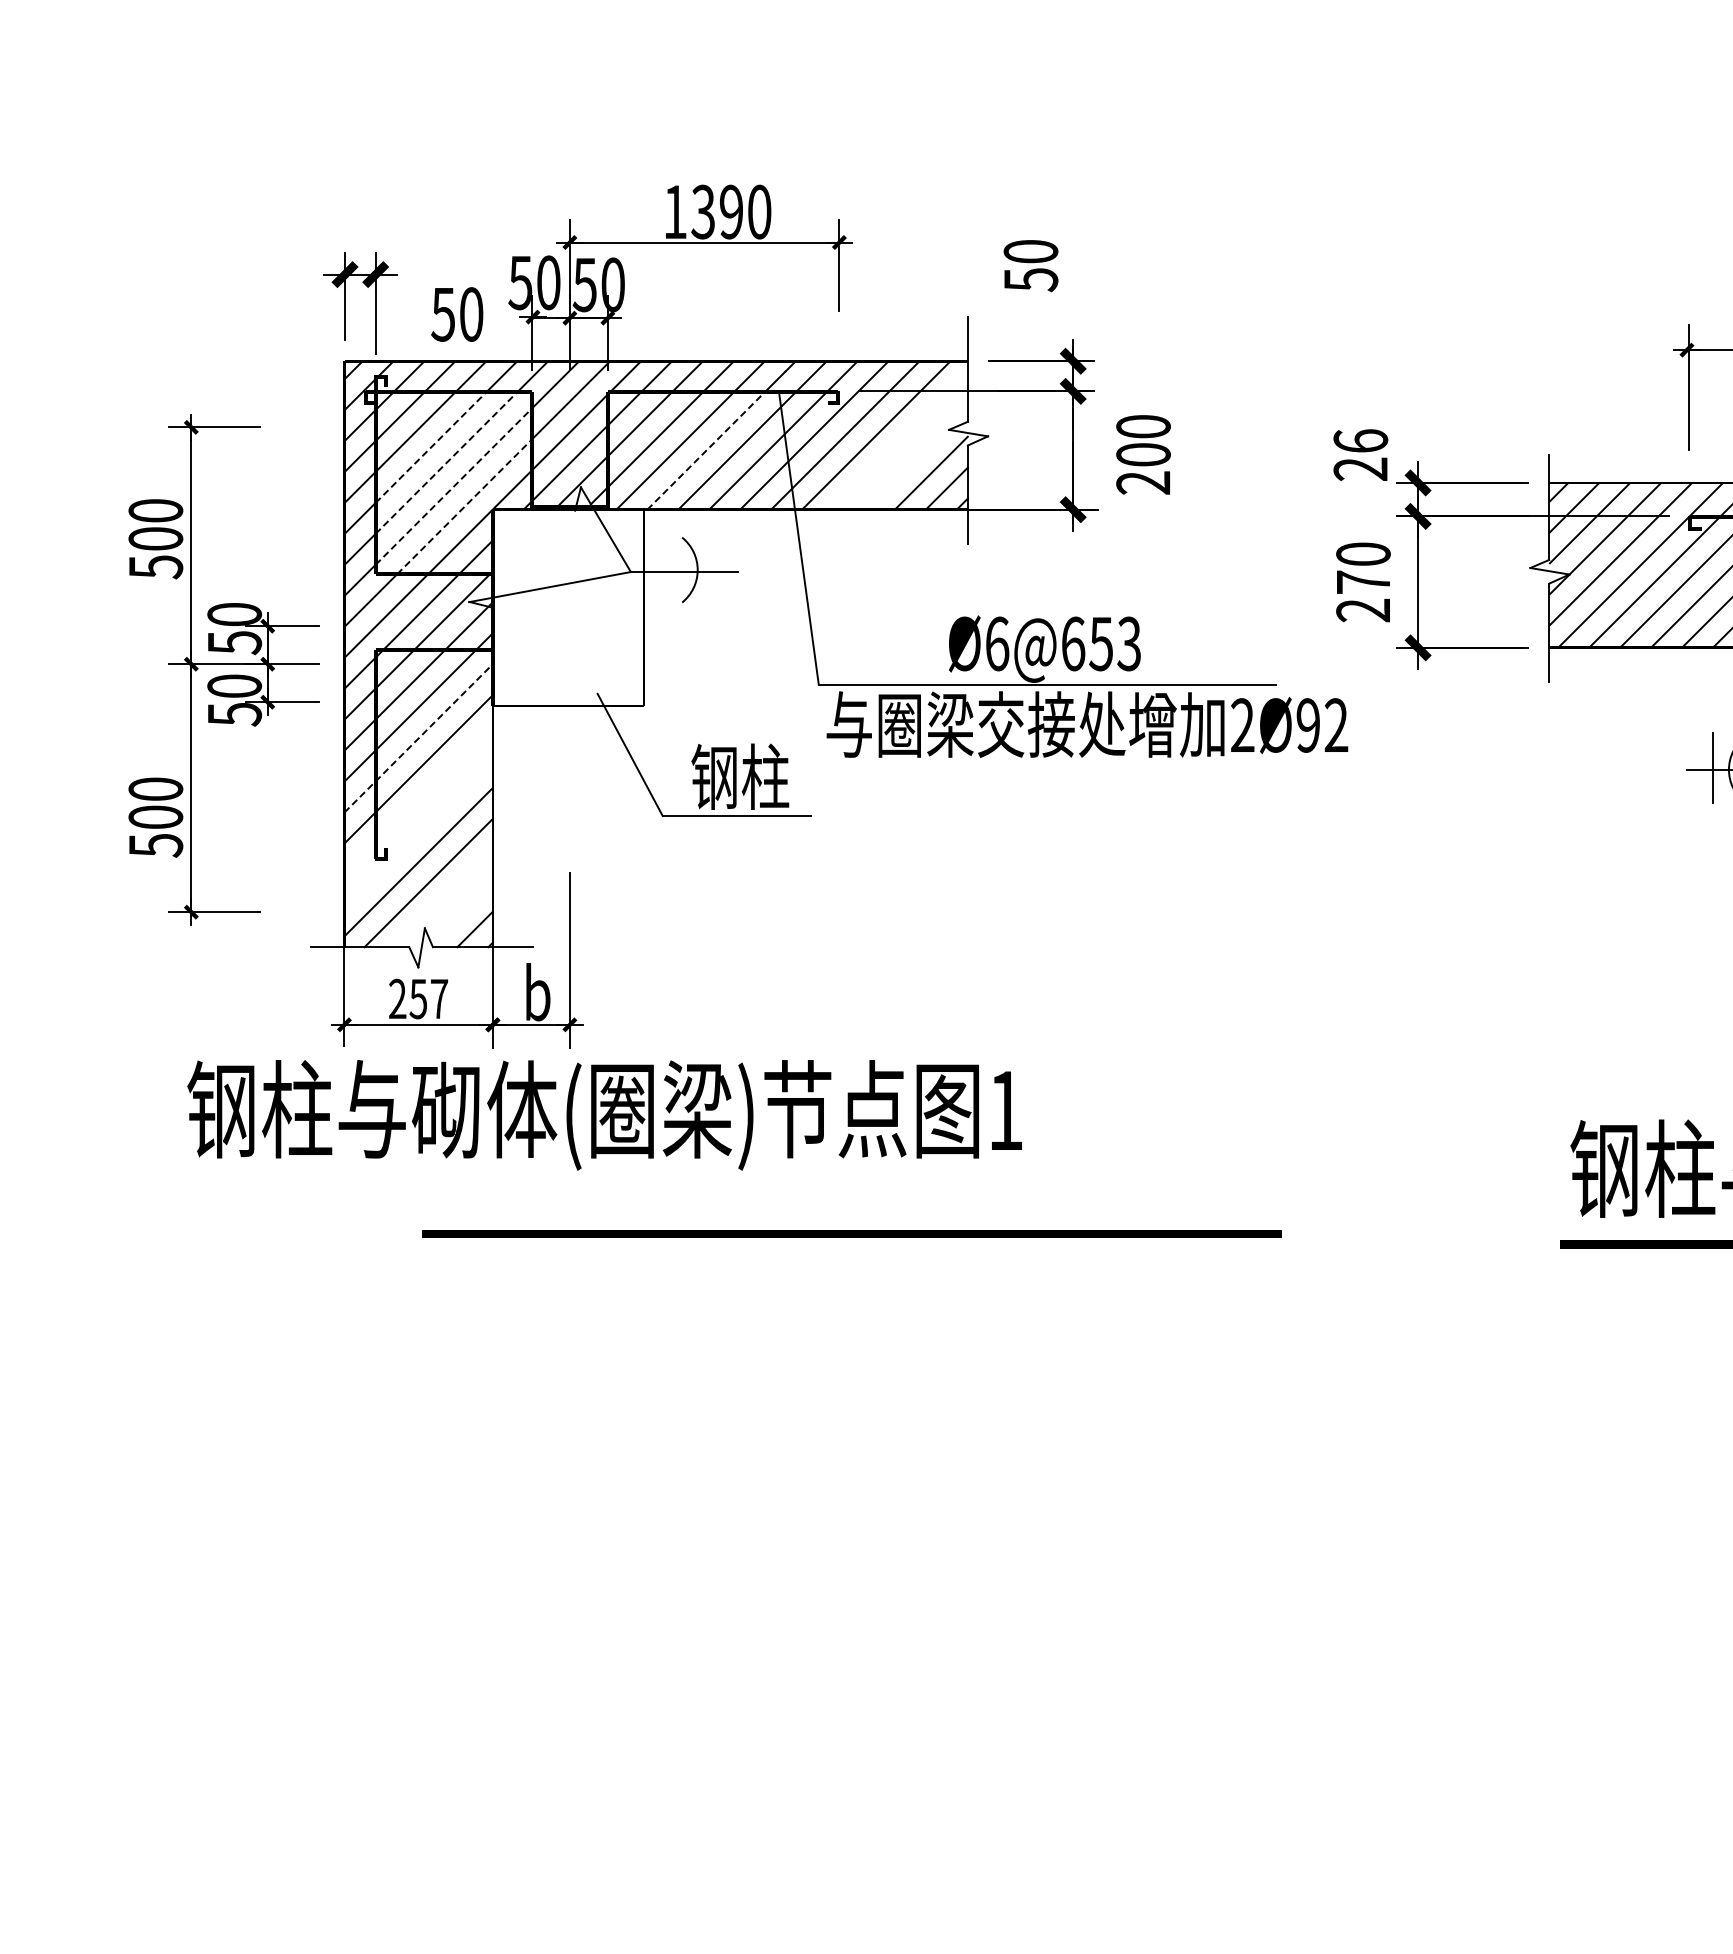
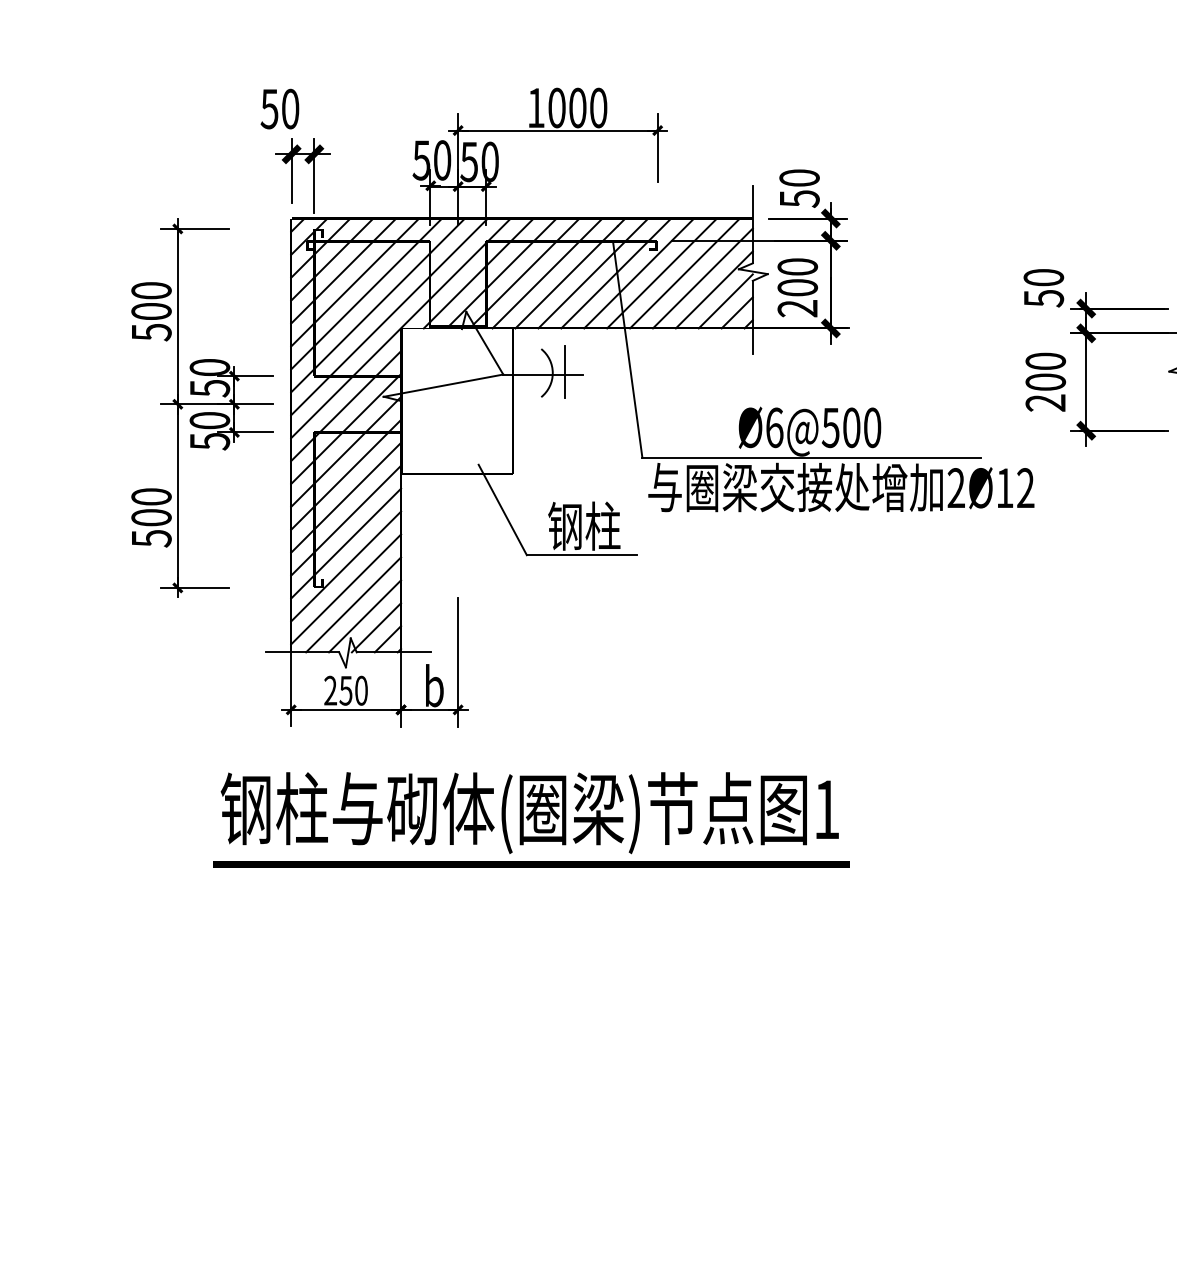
text: (717, 211) -> (567, 107), 1390 -> 1000
text: (1030, 266) -> (799, 189), moved
text: (457, 314) -> (280, 109), moved
line: (900, 441) -> (702, 277), added
line: (431, 447) -> (355, 282), dashed -> solid
line: (706, 450) -> (559, 284), dashed -> solid
text: (1143, 454) -> (797, 287), moved
text: (1360, 455) -> (1043, 288), 26 -> 50
line: (915, 457) -> (714, 289), added
line: (446, 462) -> (366, 293), dashed -> solid
line: (454, 486) -> (372, 311), dashed -> solid
line: (464, 506) -> (380, 326), dashed -> solid
line: (714, 568) -> (565, 371), added
text: (1363, 581) -> (1045, 381), 270 -> 200
text: (1101, 643) -> (851, 427), Ø6@653 -> Ø6@500
part: (223, 669) -> (201, 408), moved
text: (1307, 725) -> (1004, 488), 2Ø92 -> 2Ø12
line: (418, 738) -> (346, 497), dashed -> solid
line: (418, 800) -> (346, 543), added
line: (418, 831) -> (346, 566), added
line: (443, 898) -> (364, 616), added
line: (459, 913) -> (376, 627), added
text: (439, 998) -> (361, 690), 257 -> 250
text: (604, 1115) -> (529, 813), moved
line: (851, 1233) -> (531, 864), moved

